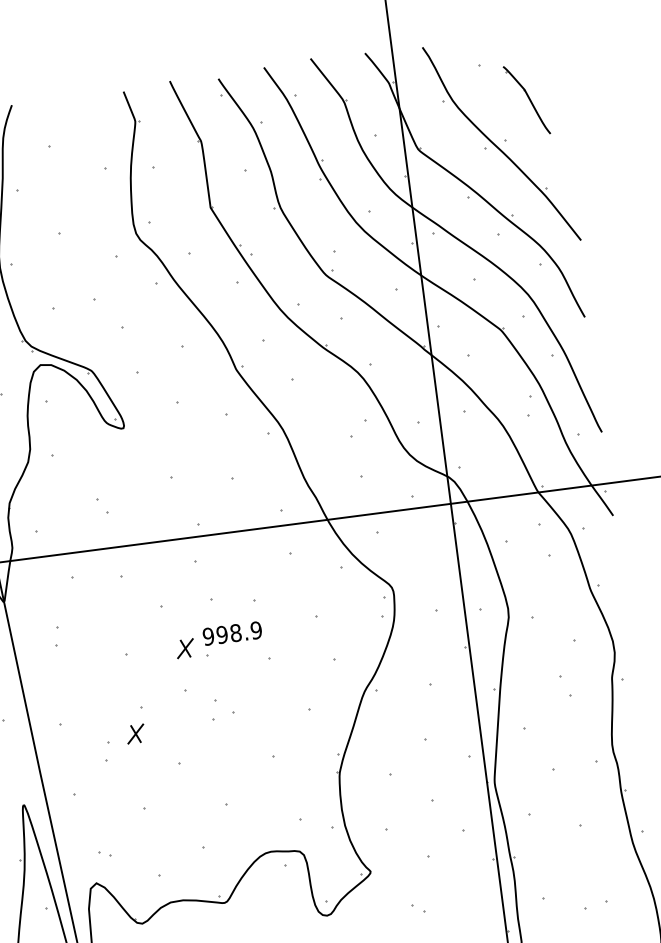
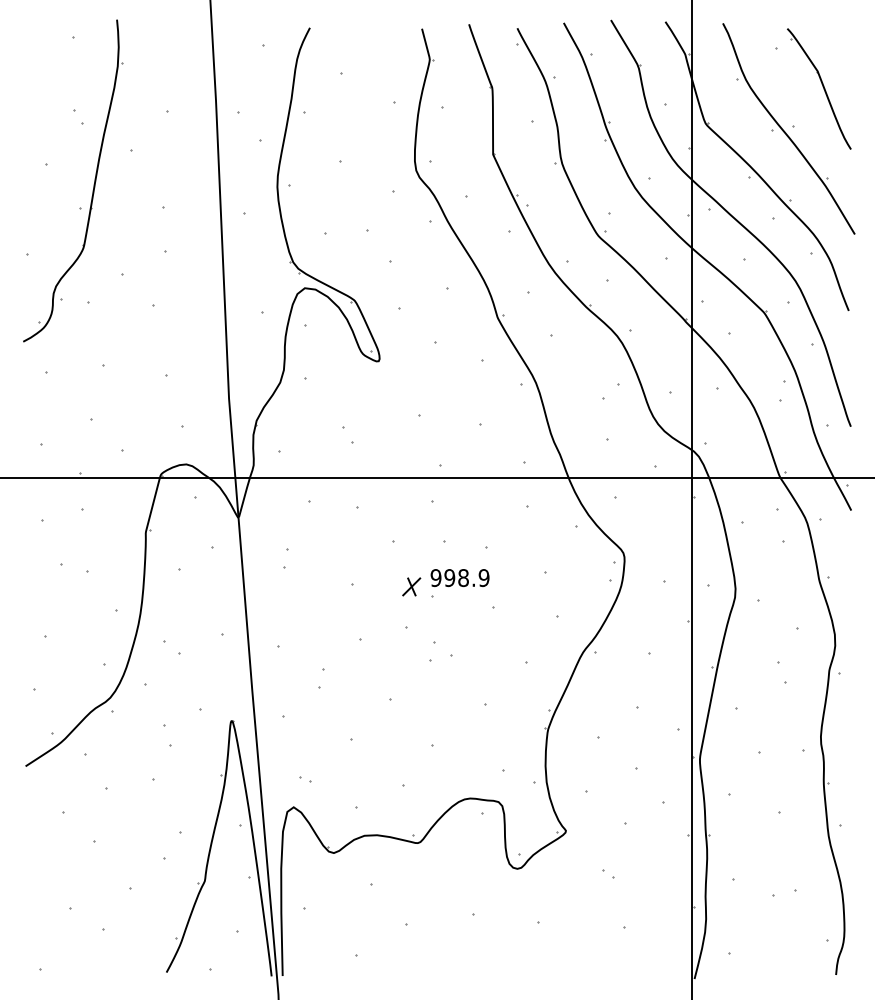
part: (526, 99) -> (819, 88), size x1.67
part: (135, 733) -> (351, 664), removed

